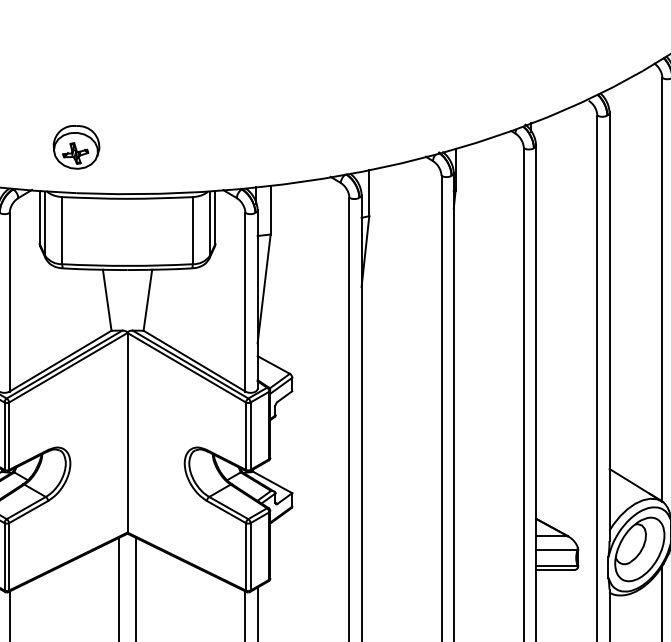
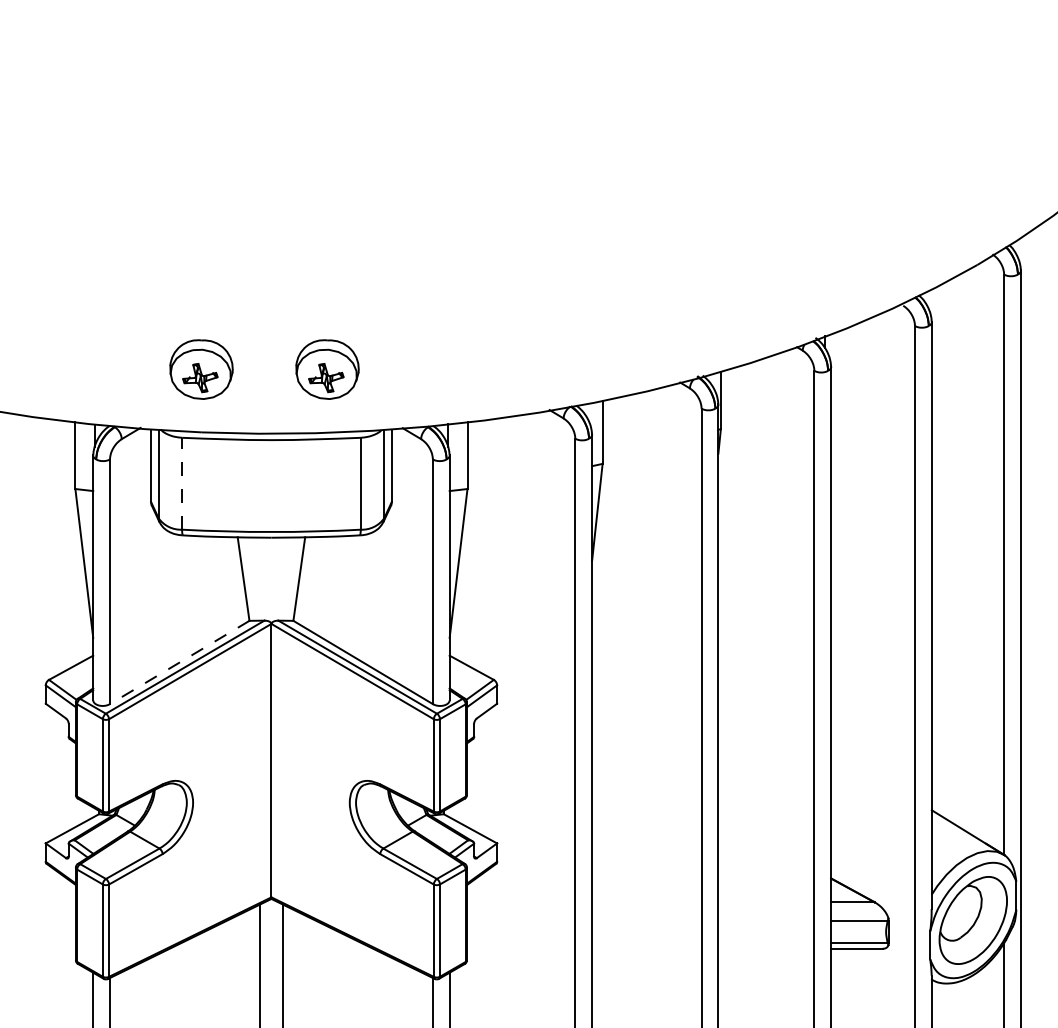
part: (168, 147) -> (327, 369), added
line: (62, 230) -> (182, 483), solid -> dashed
line: (60, 361) -> (179, 662), solid -> dashed

